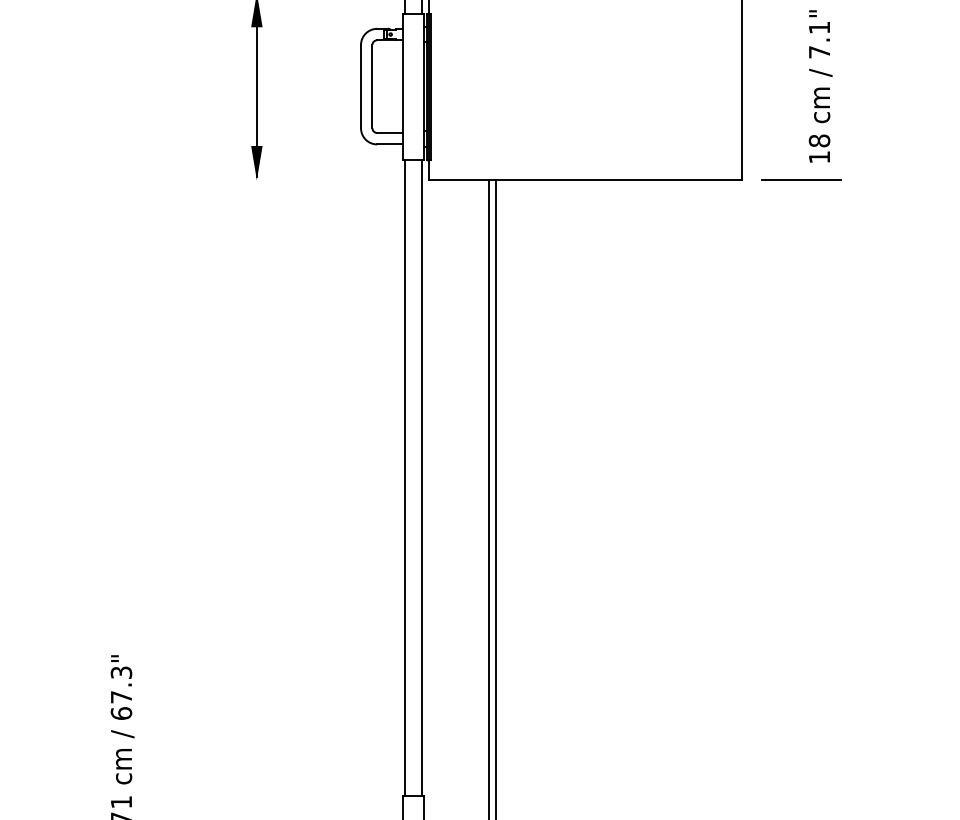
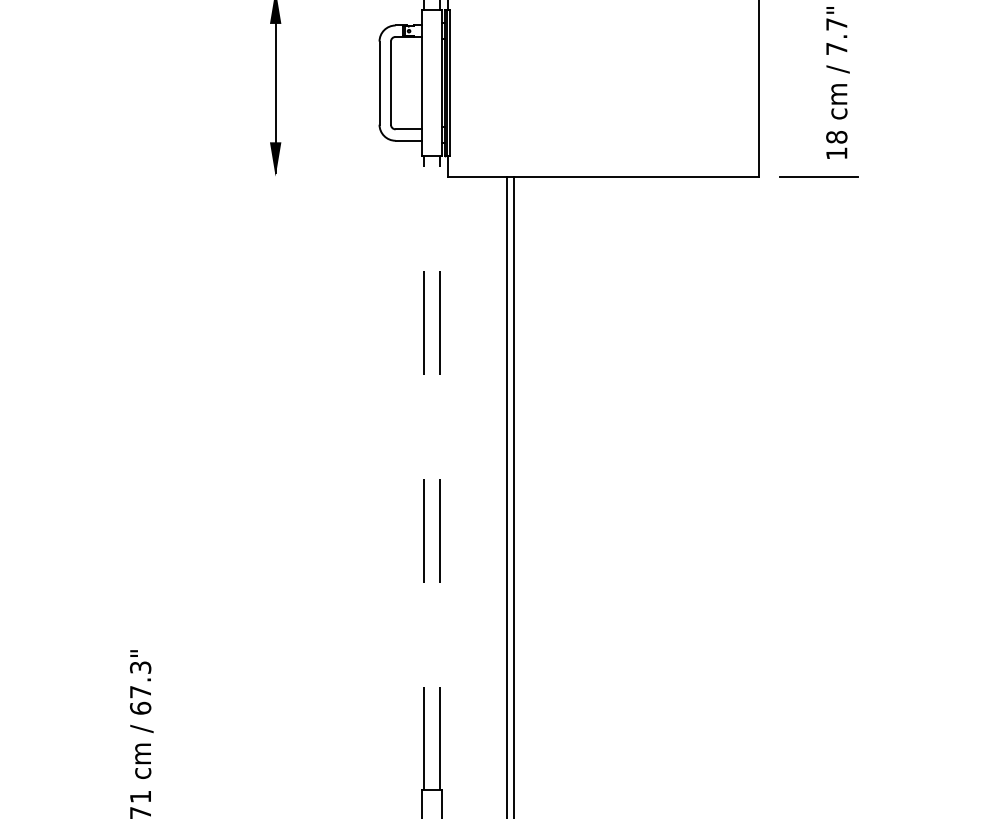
text: (819, 27) -> (836, 24), 7.1" -> 7.7"
line: (405, 477) -> (423, 472), solid -> dashed
line: (422, 477) -> (440, 472), solid -> dashed

